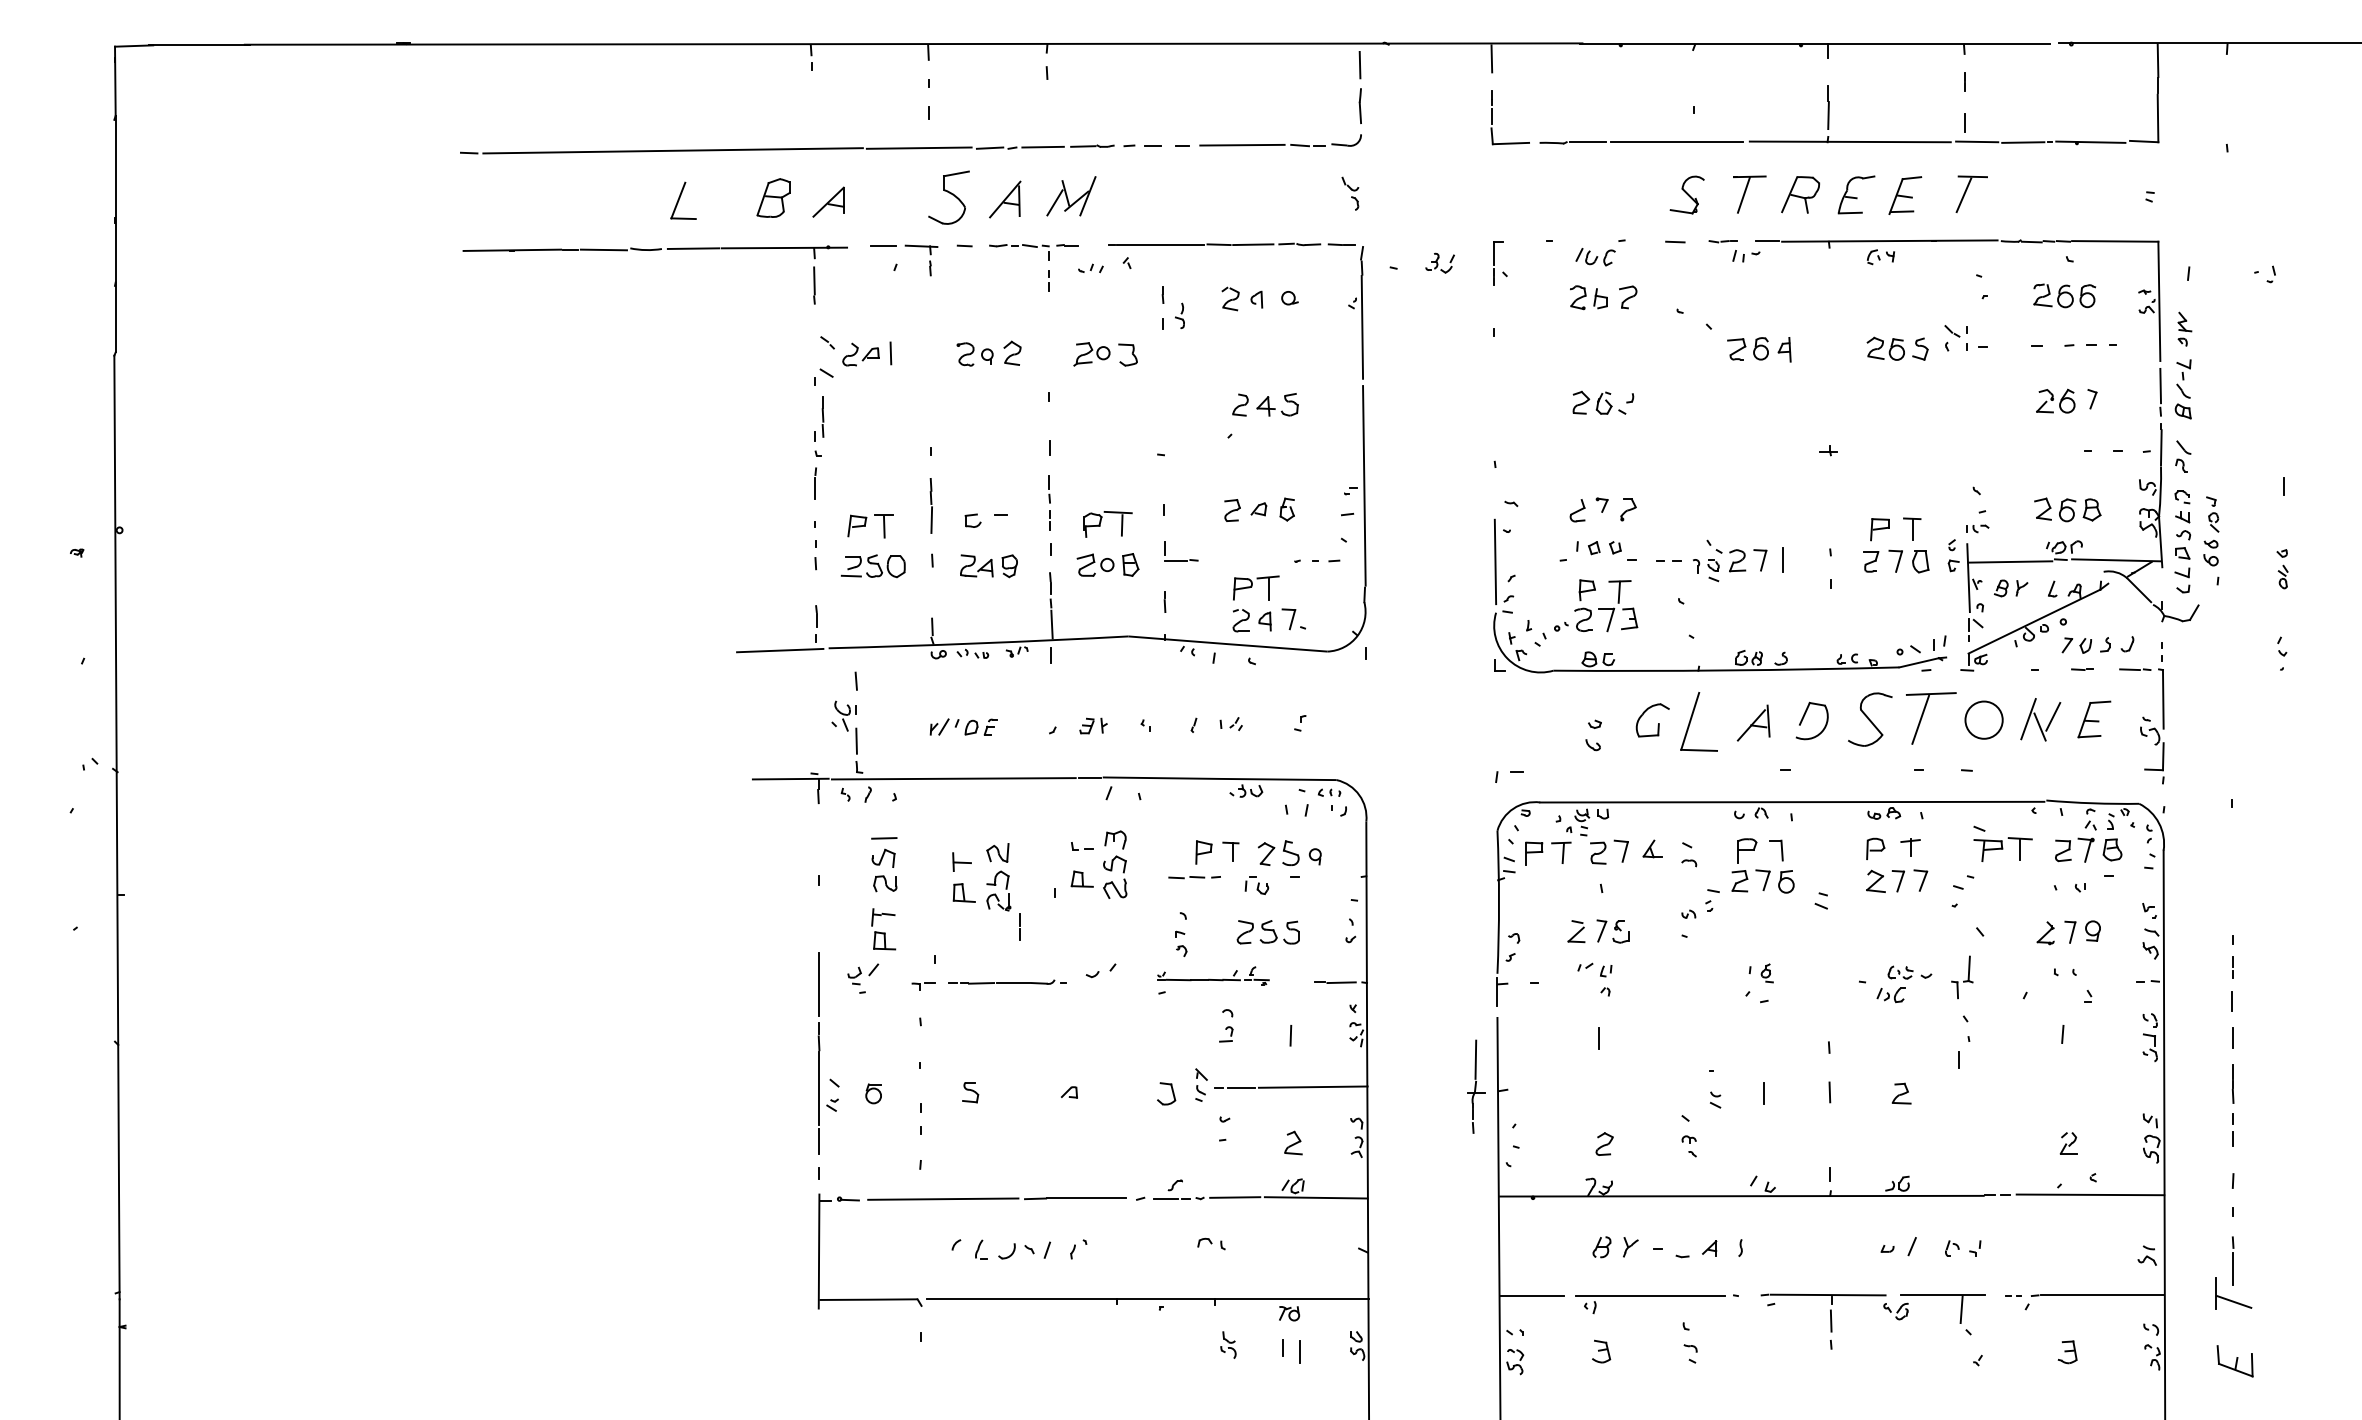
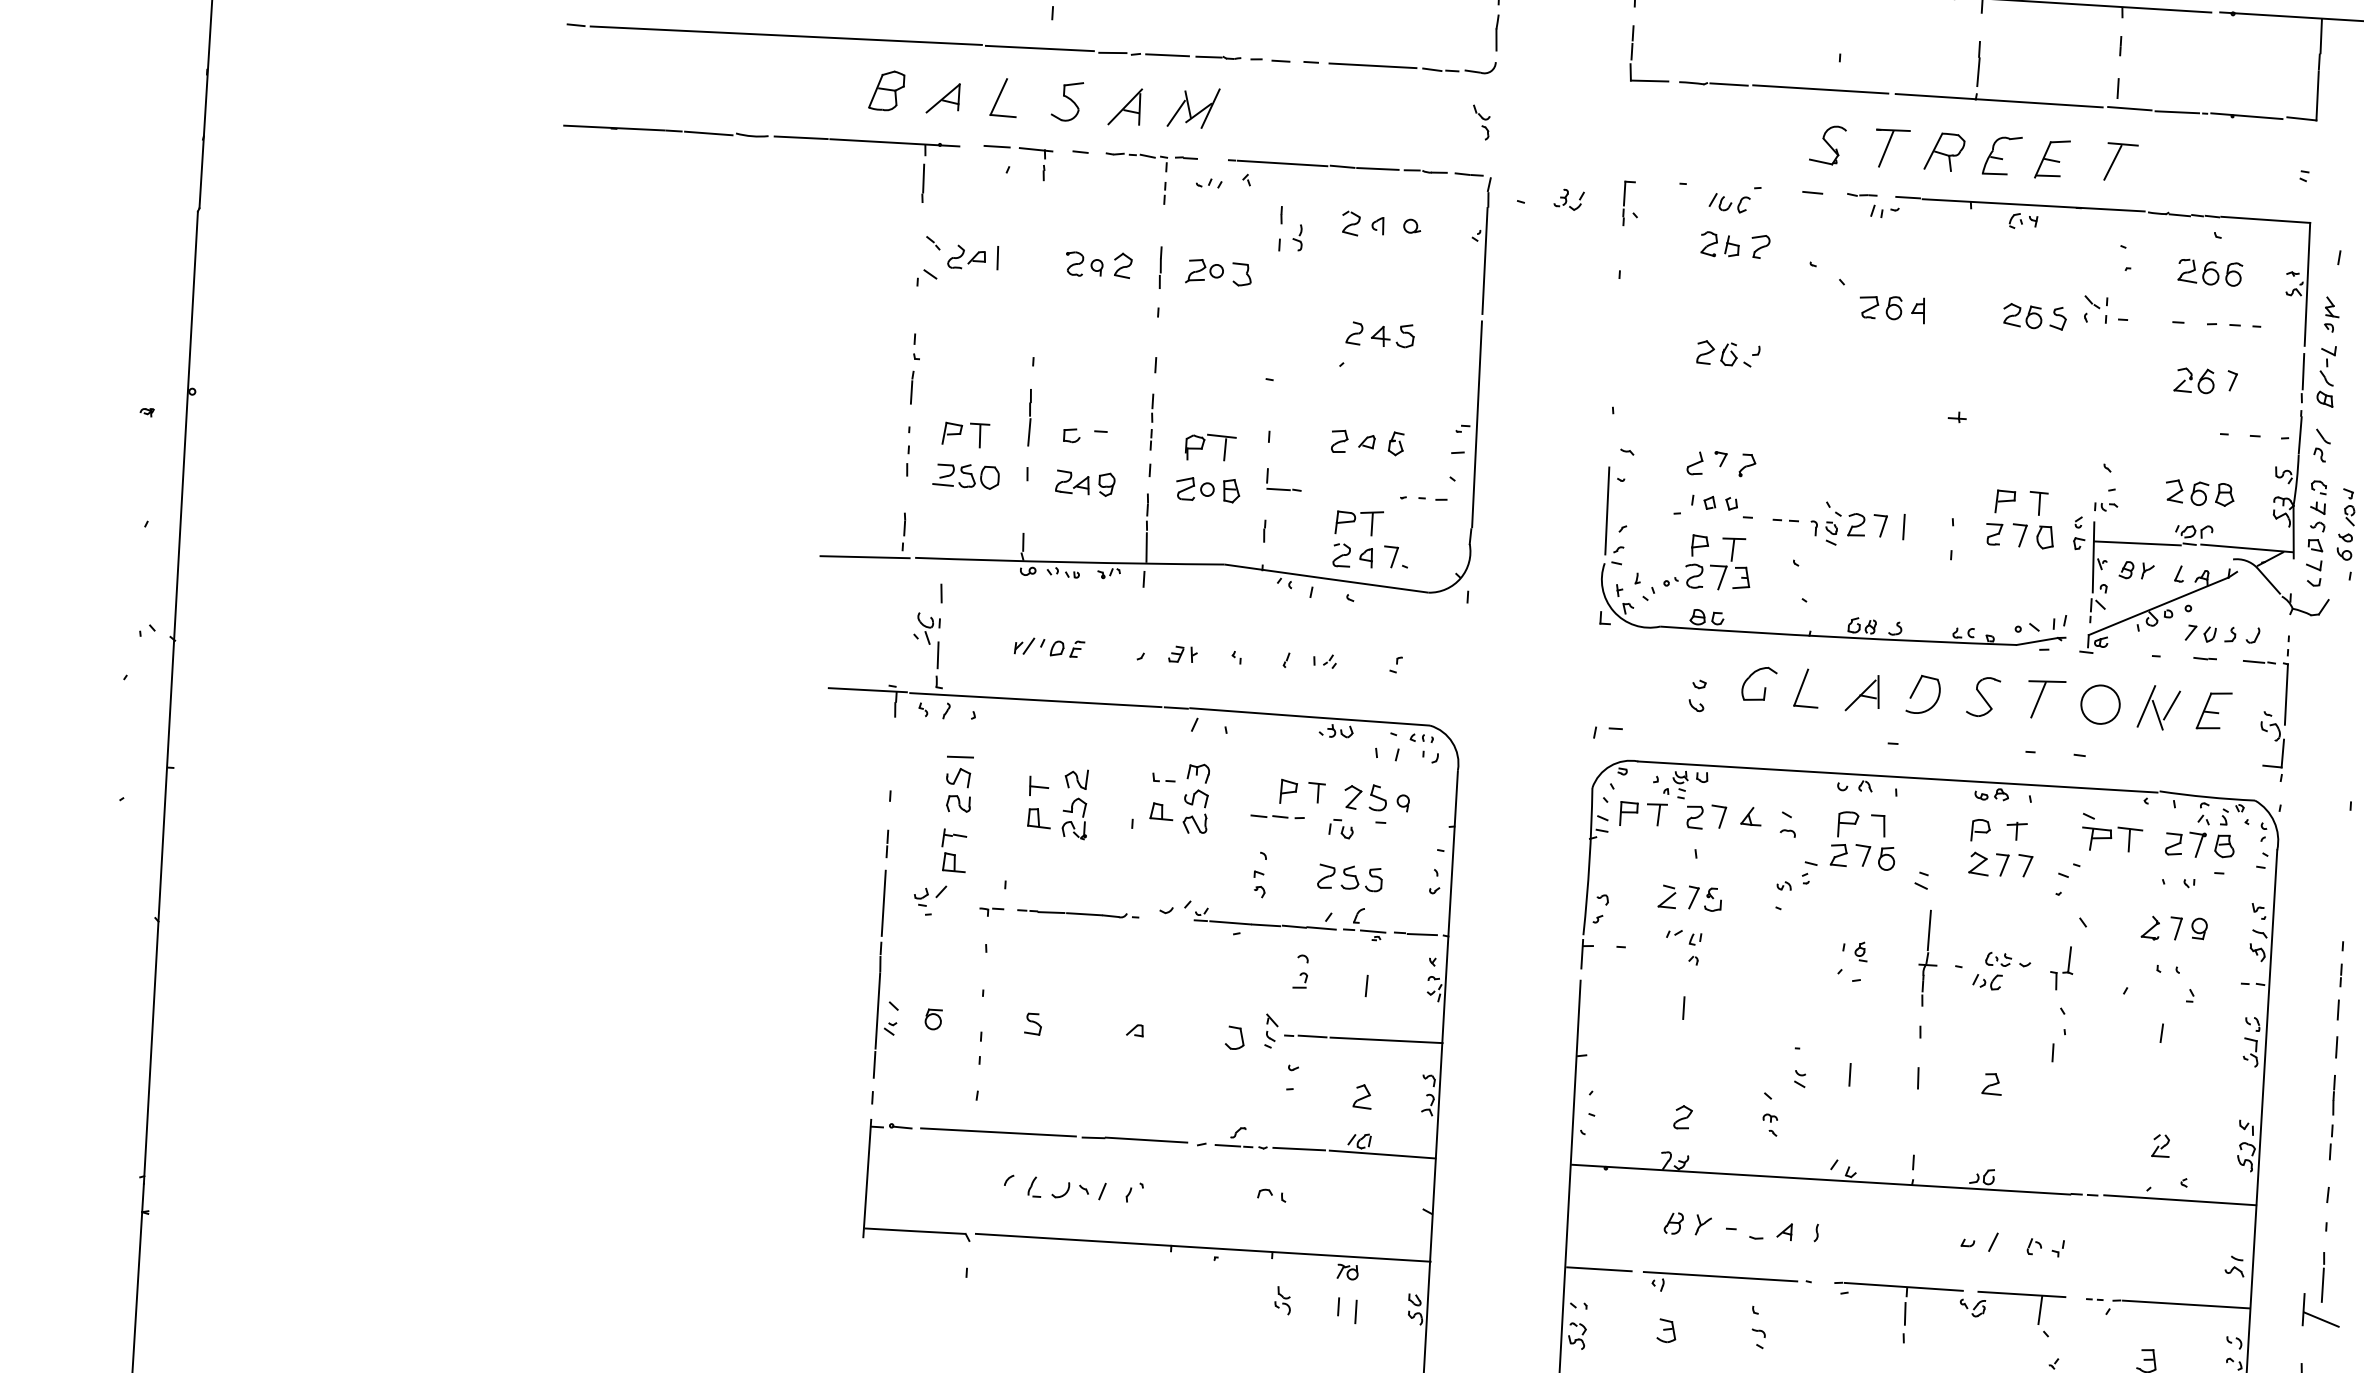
part: (948, 197) -> (1066, 101), size x0.71
part: (683, 200) -> (1004, 97), moved
part: (822, 416) -> (1160, 267), moved
part: (1931, 718) -> (2046, 699), size x0.71
part: (1870, 719) -> (1983, 696), size x0.71
part: (1698, 721) -> (1806, 688), size x0.62
line: (1019, 926) -> (887, 843), moved
part: (1213, 975) -> (1290, 919), size x1.67
part: (1476, 1086) -> (1928, 958), moved

